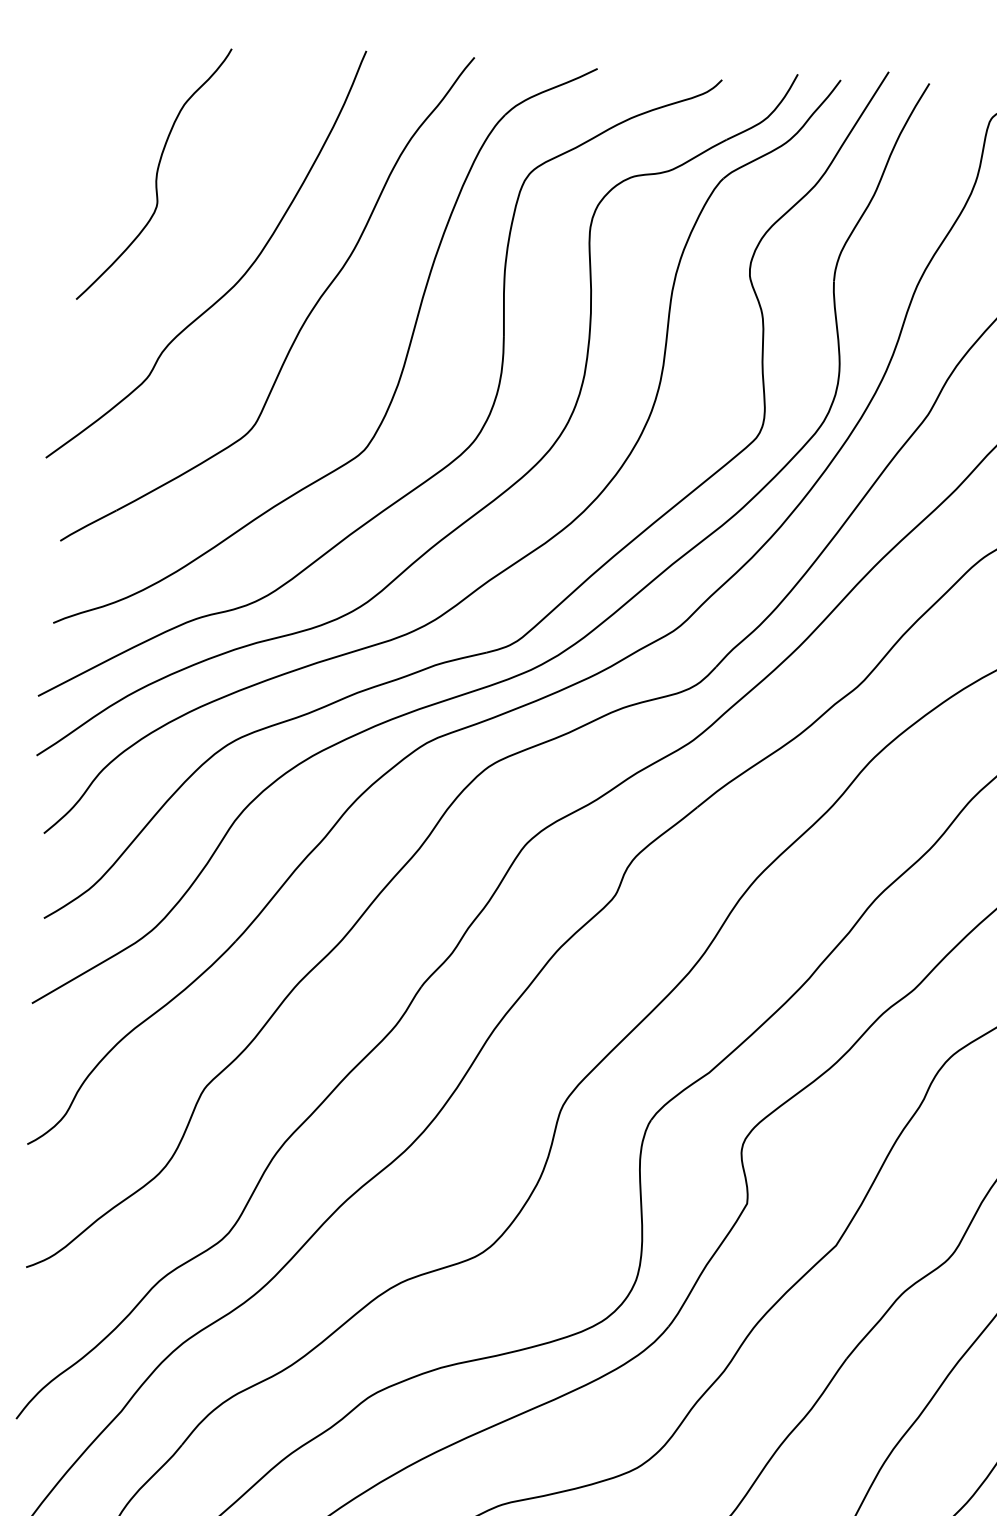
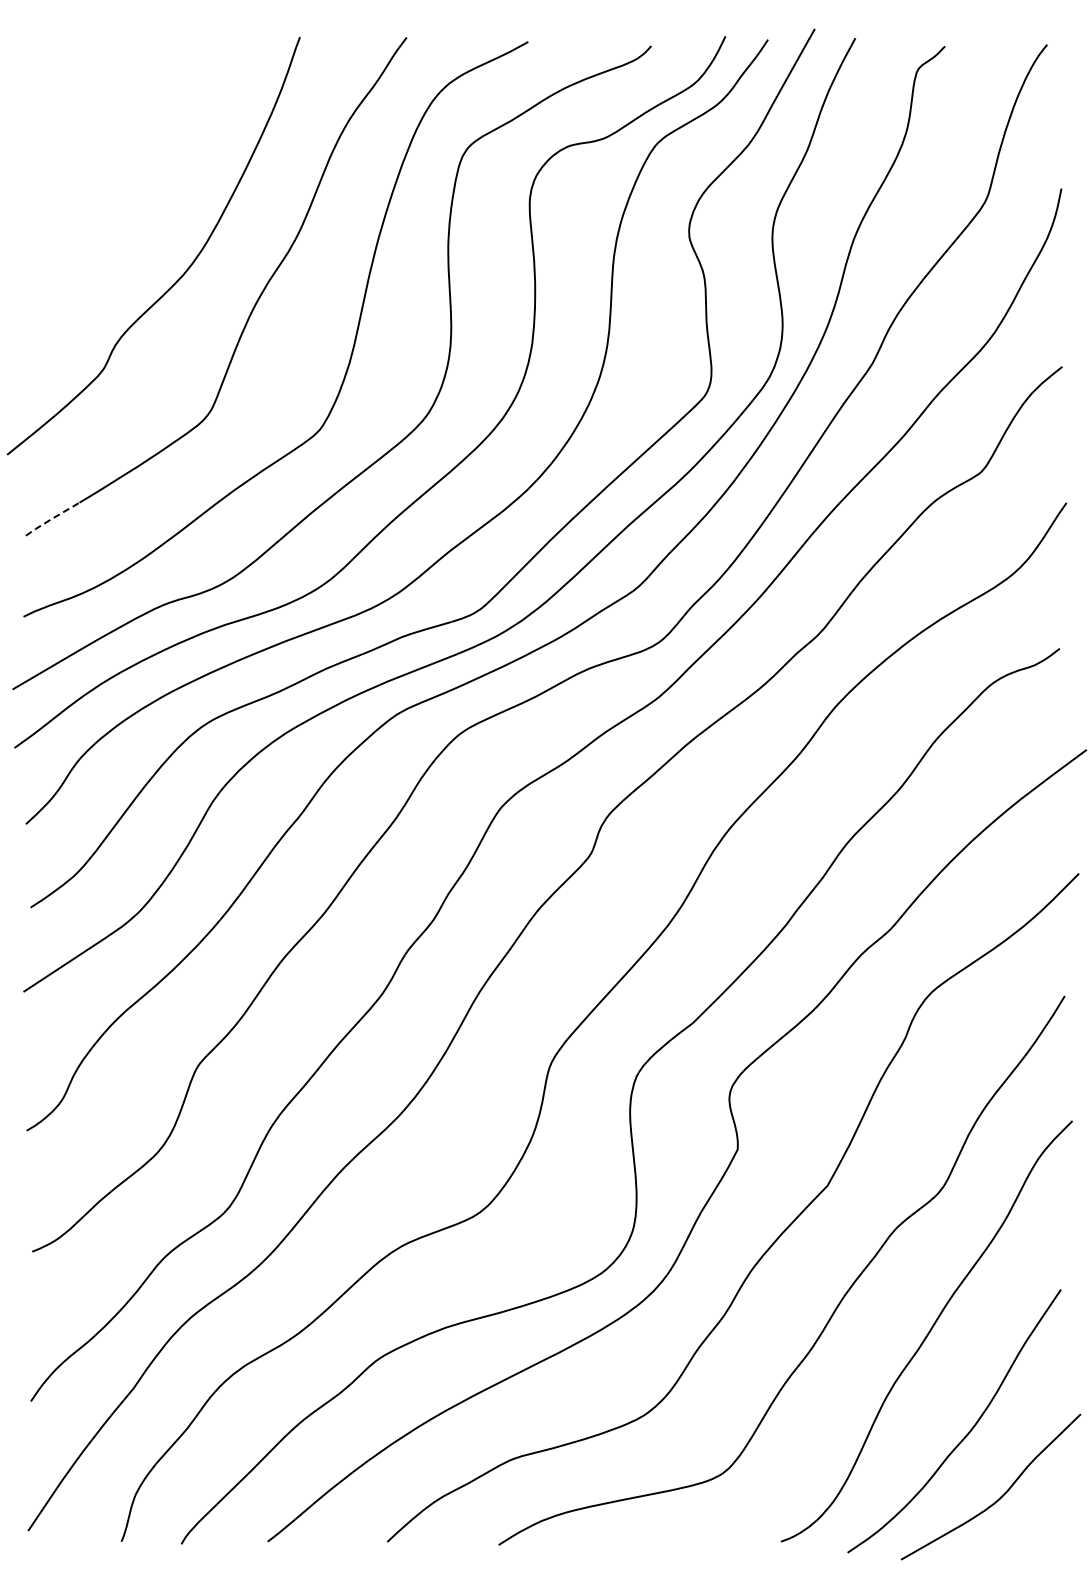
curve: (155, 174) -> (99, 170), removed
line: (87, 524) -> (51, 518), solid -> dashed

